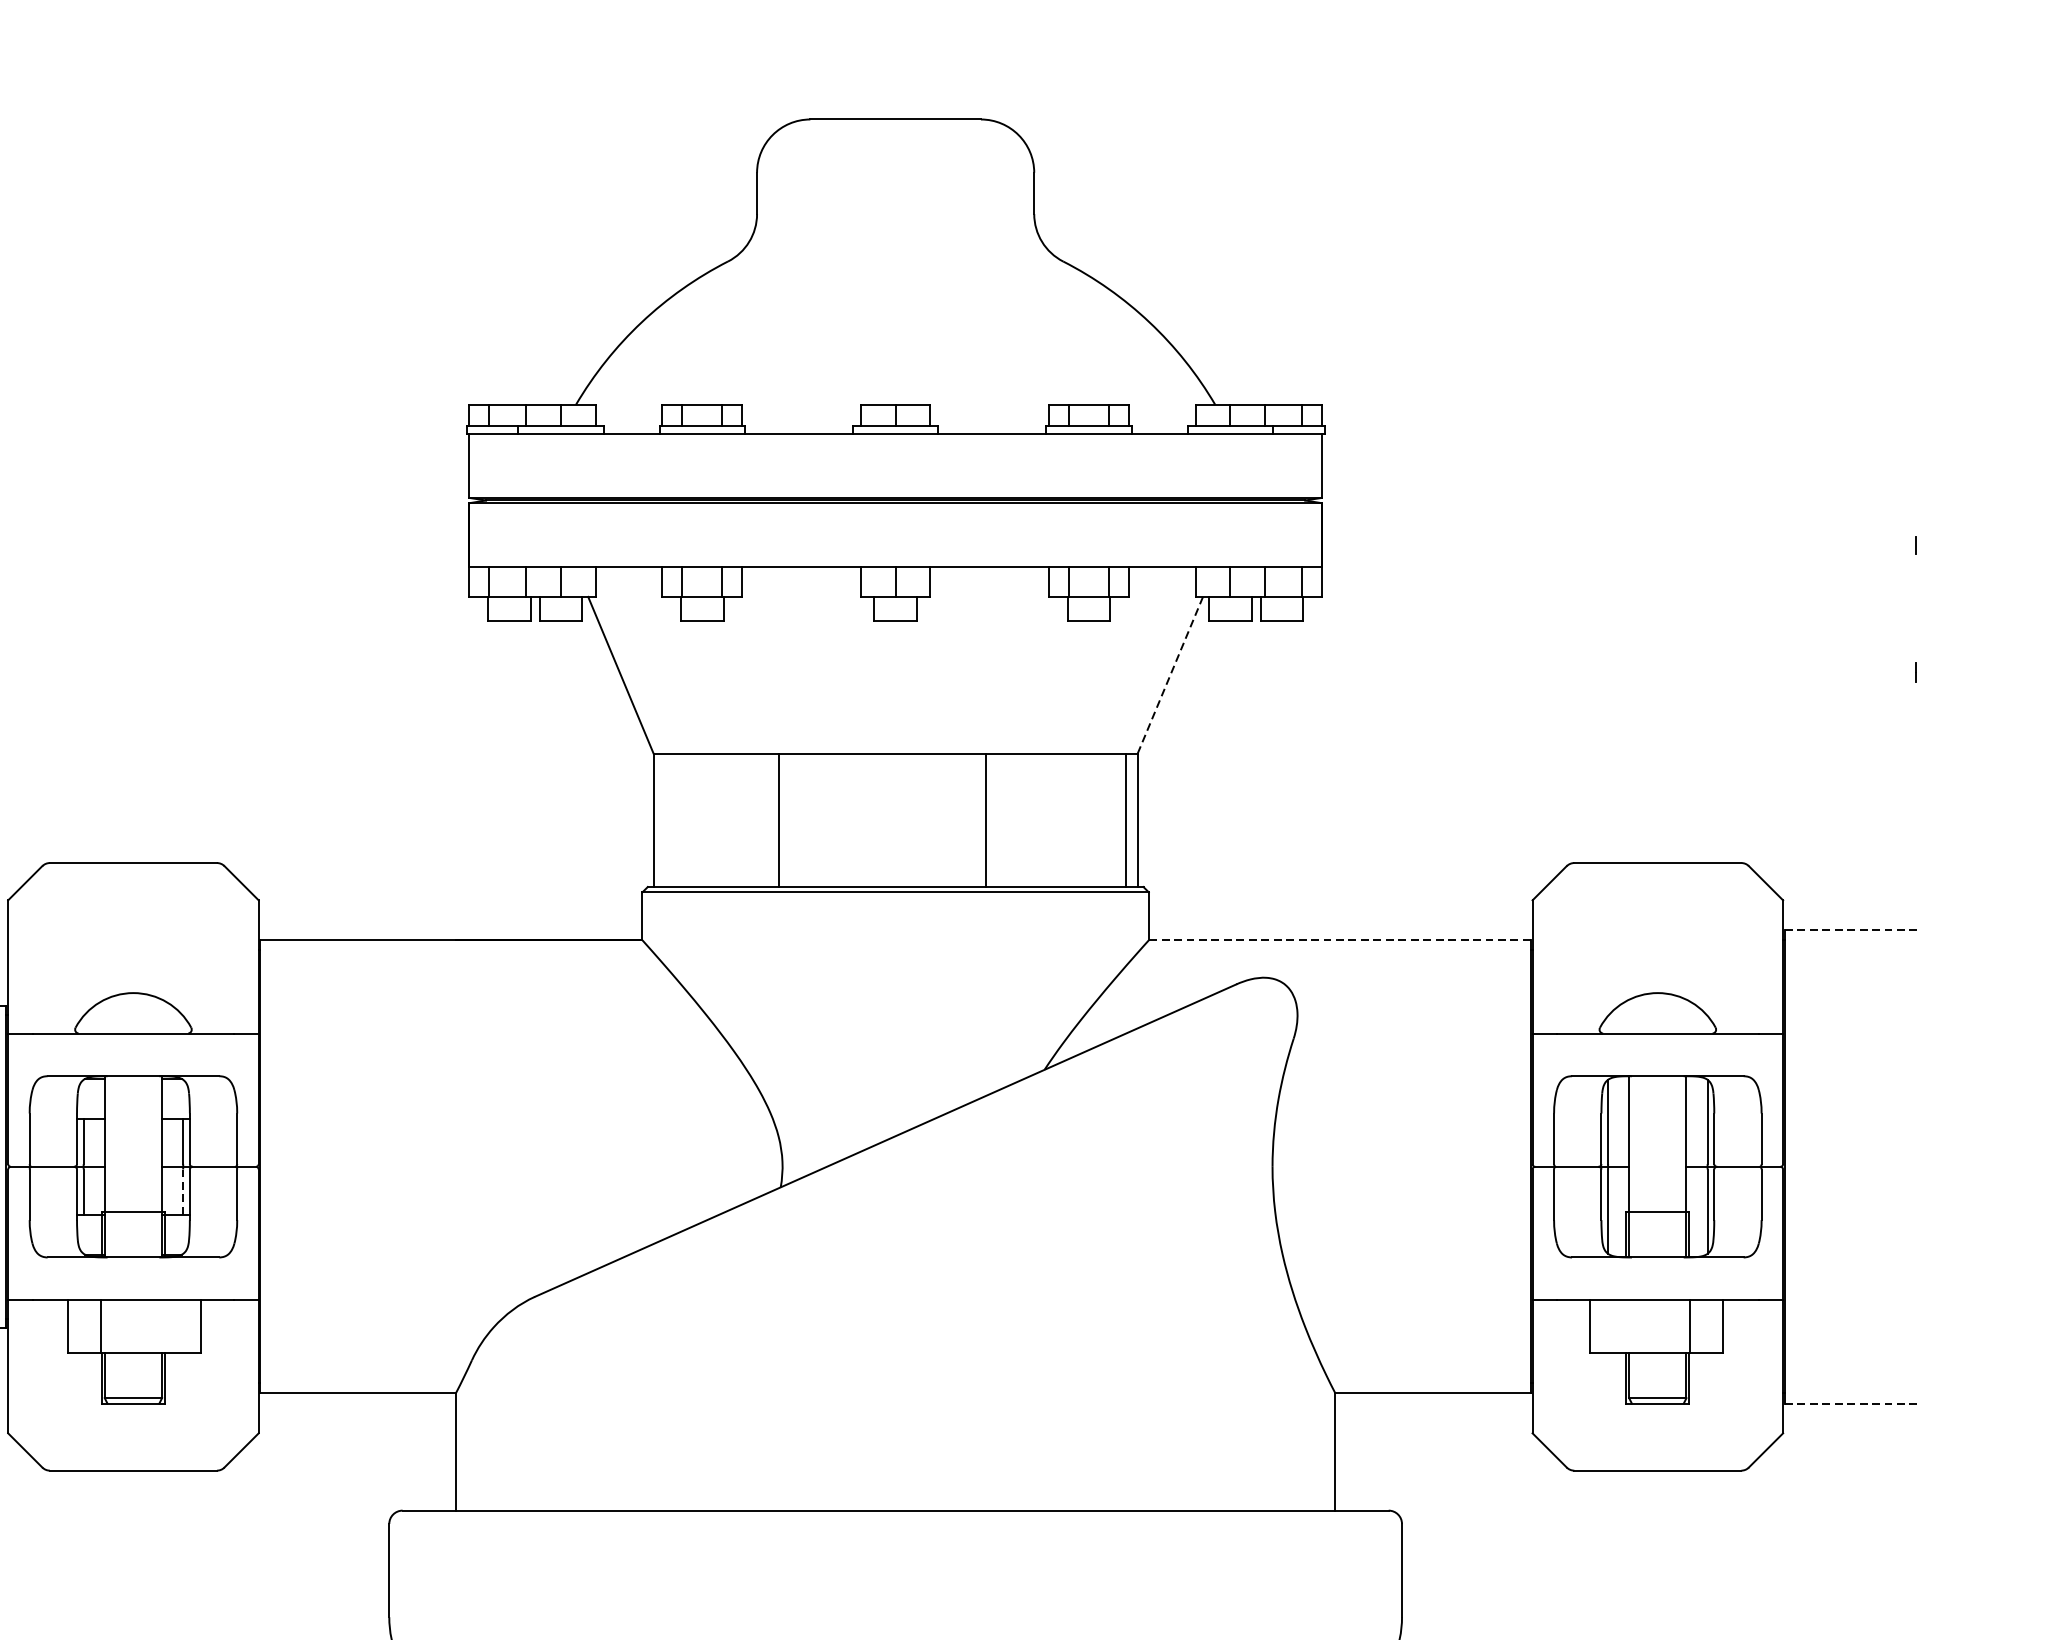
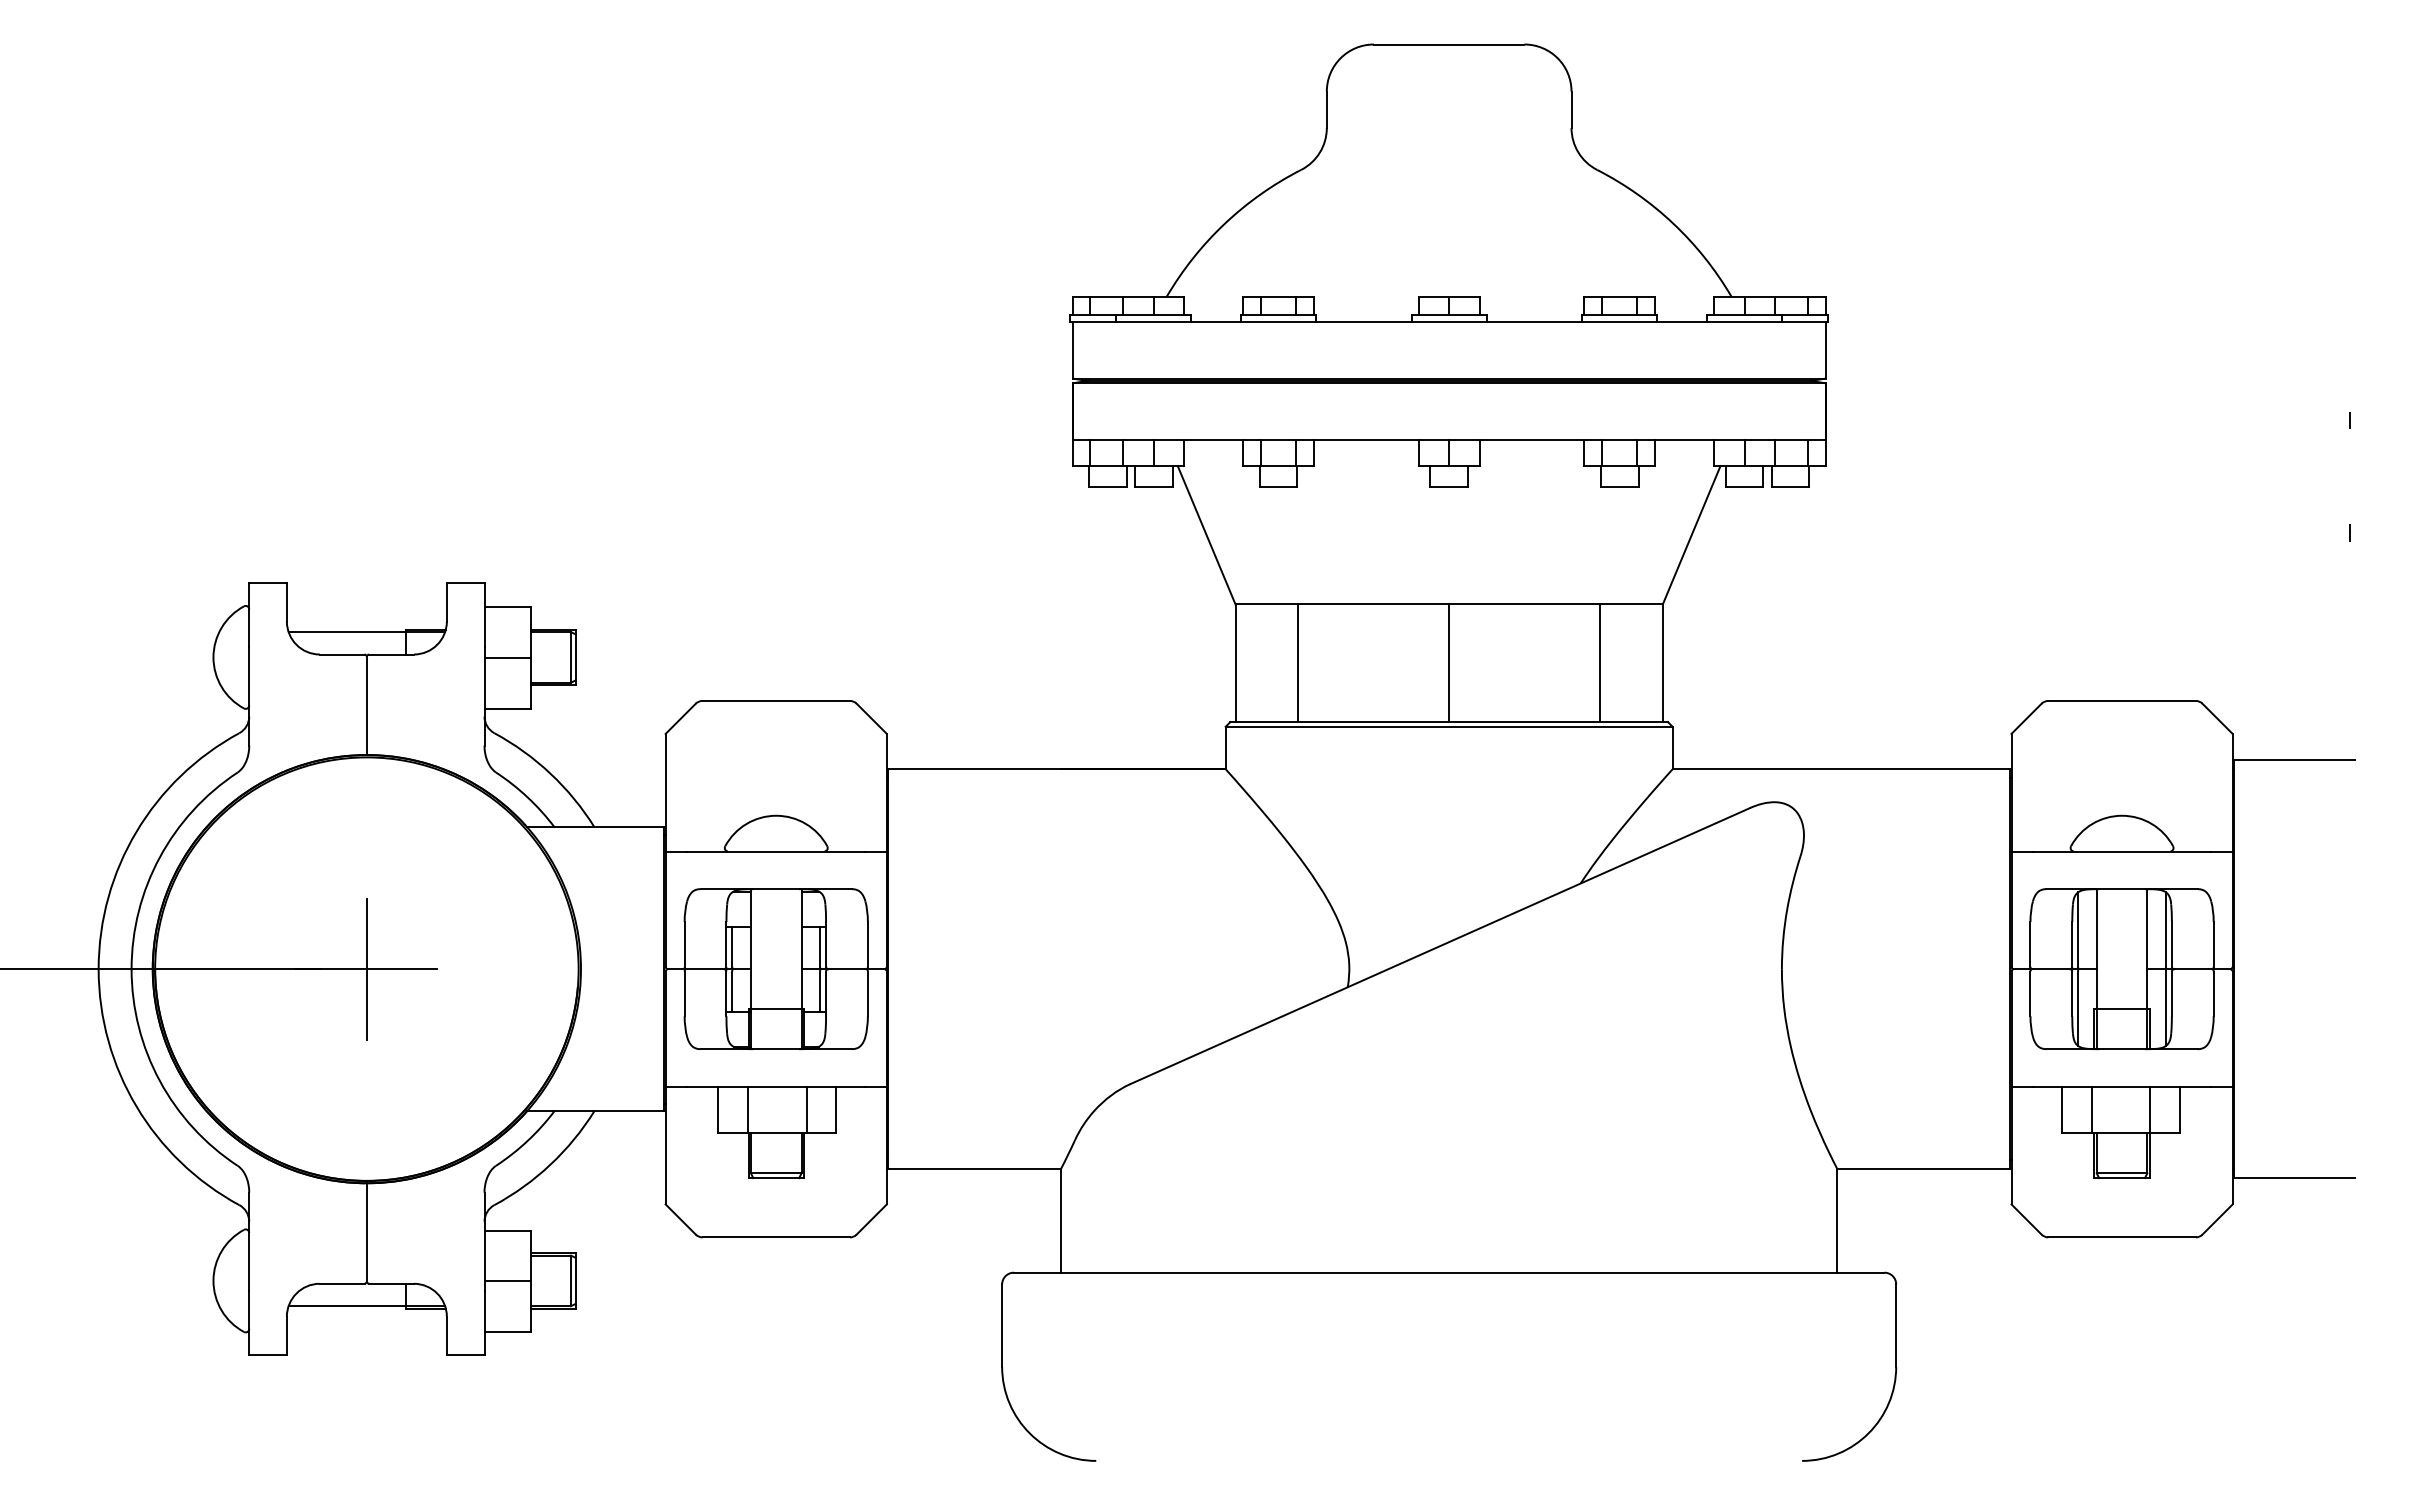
line: (1170, 675) -> (1691, 535), dashed -> solid
line: (779, 820) -> (1298, 663), moved
line: (986, 820) -> (1449, 663), moved
line: (1125, 820) -> (1600, 663), moved
line: (1854, 930) -> (2295, 760), dashed -> solid
line: (1340, 940) -> (1841, 769), dashed -> solid
line: (183, 1192) -> (820, 991), dashed -> solid
line: (167, 1325) -> (806, 1109), added
line: (1623, 1325) -> (2091, 1109), added
line: (1854, 1403) -> (2295, 1178), dashed -> solid

